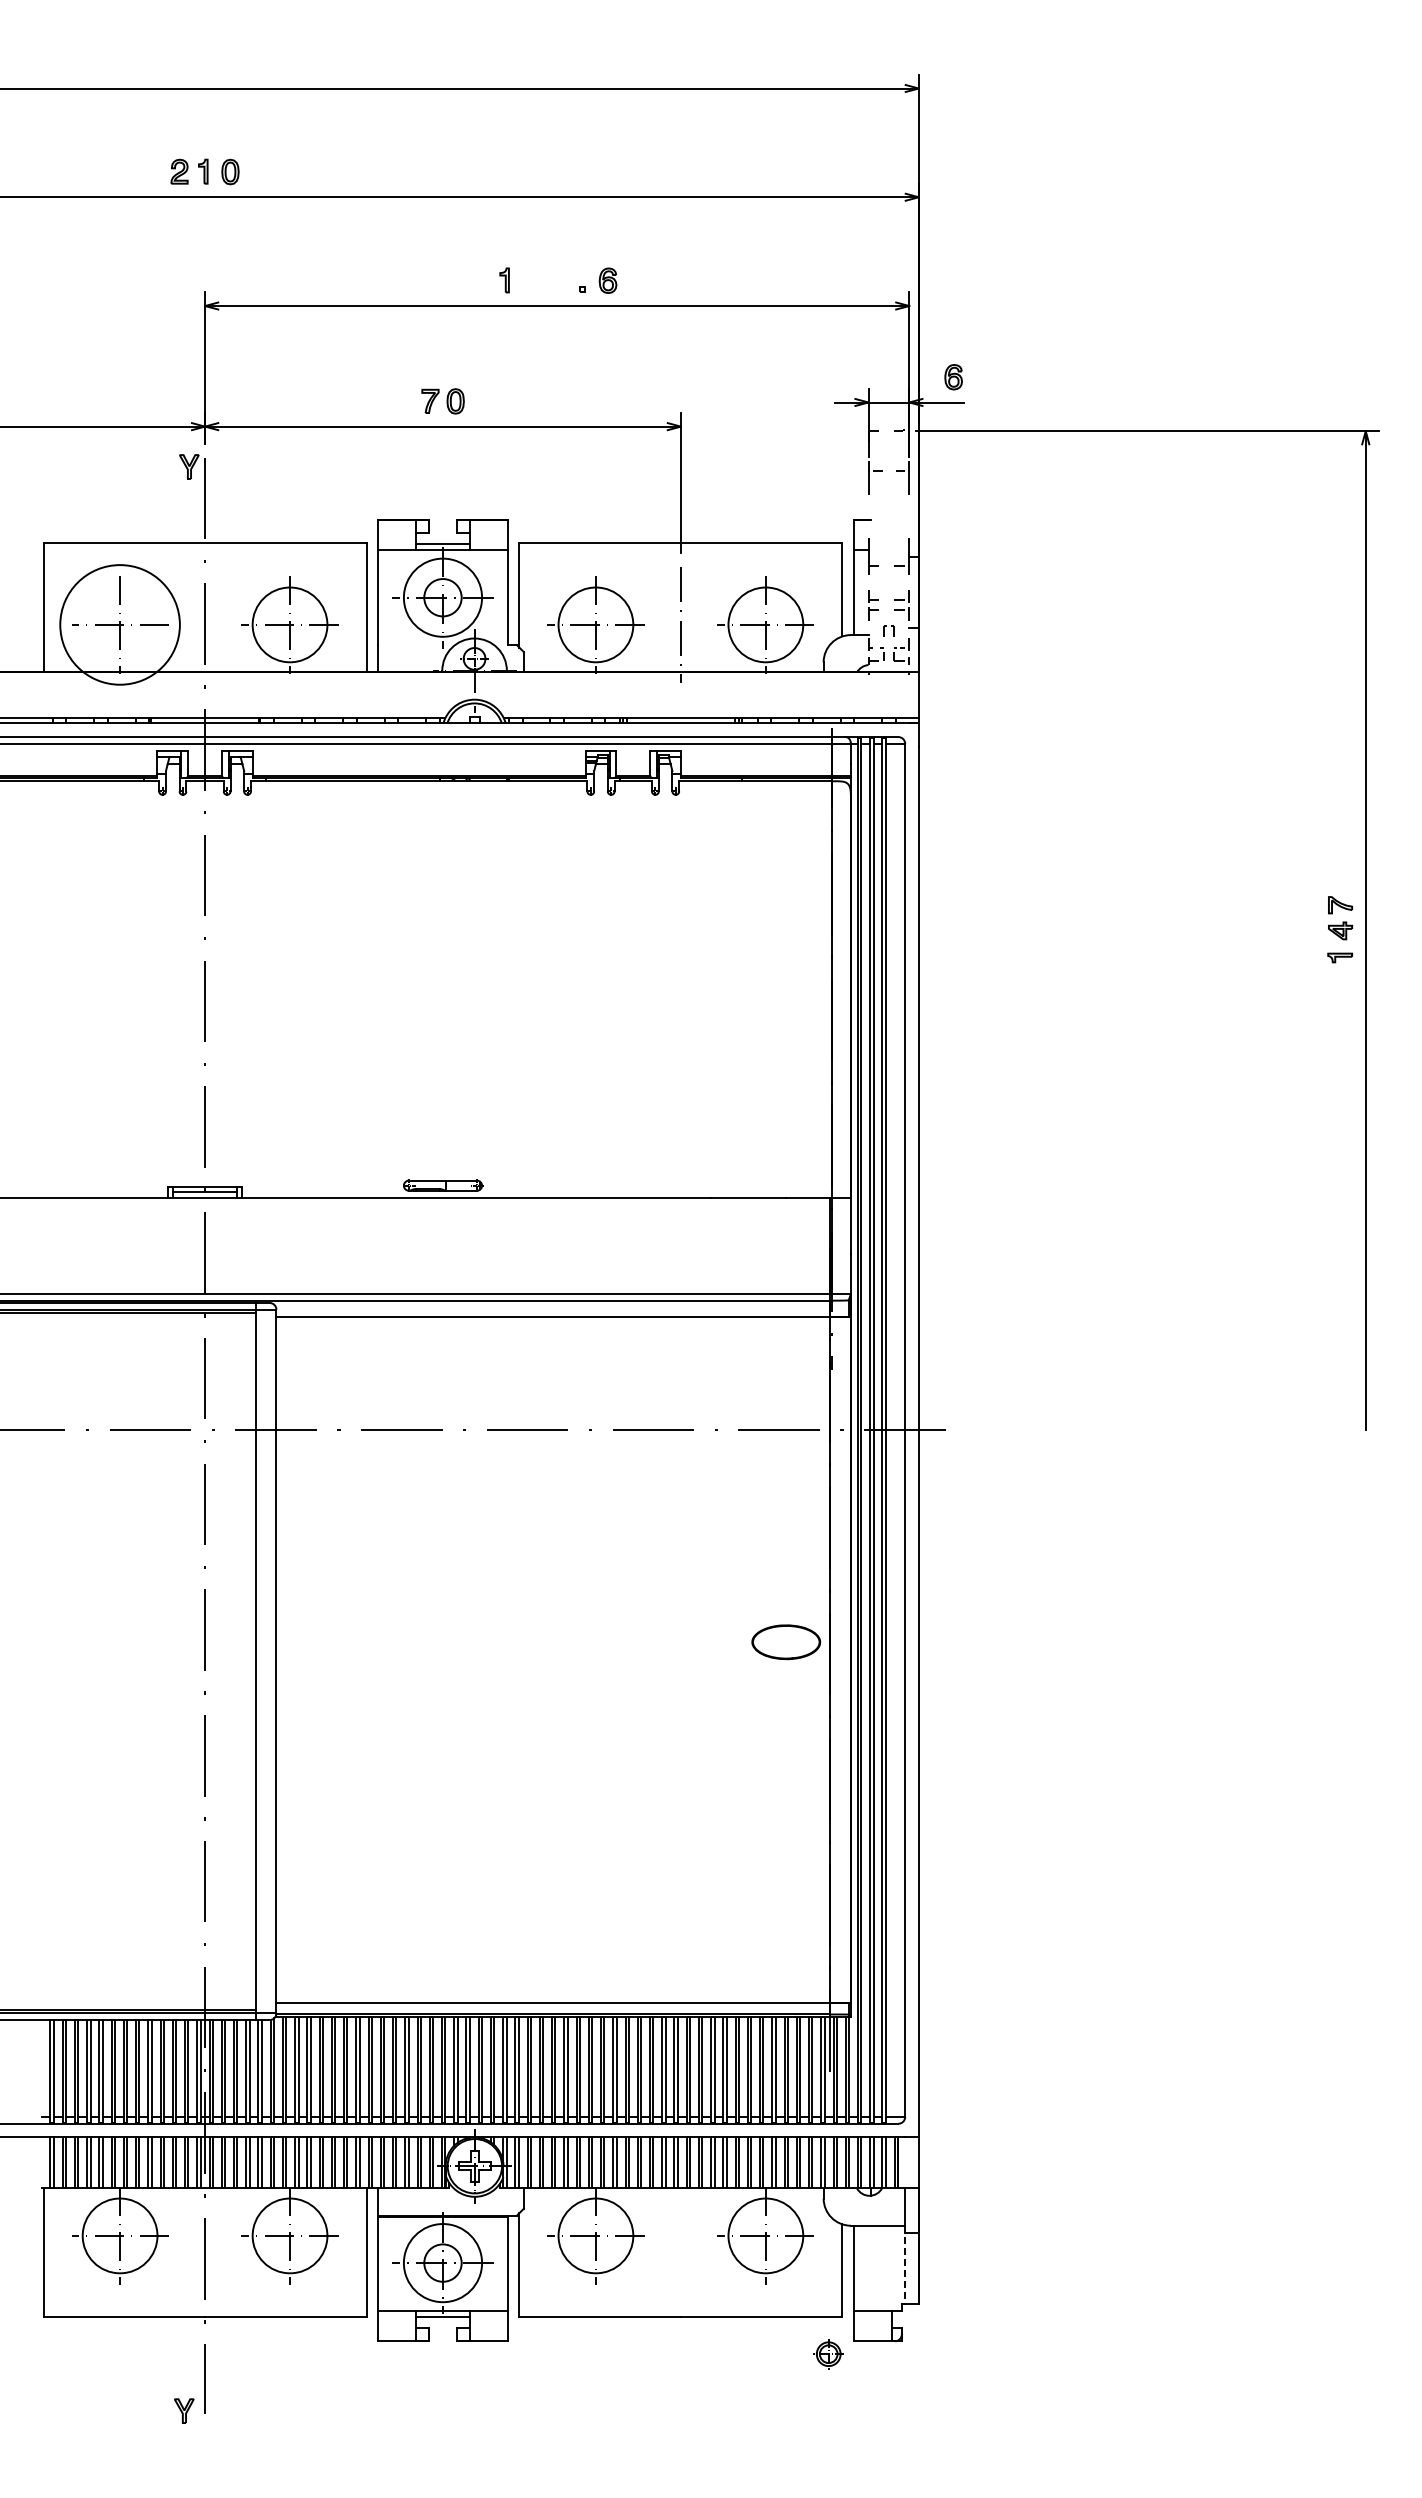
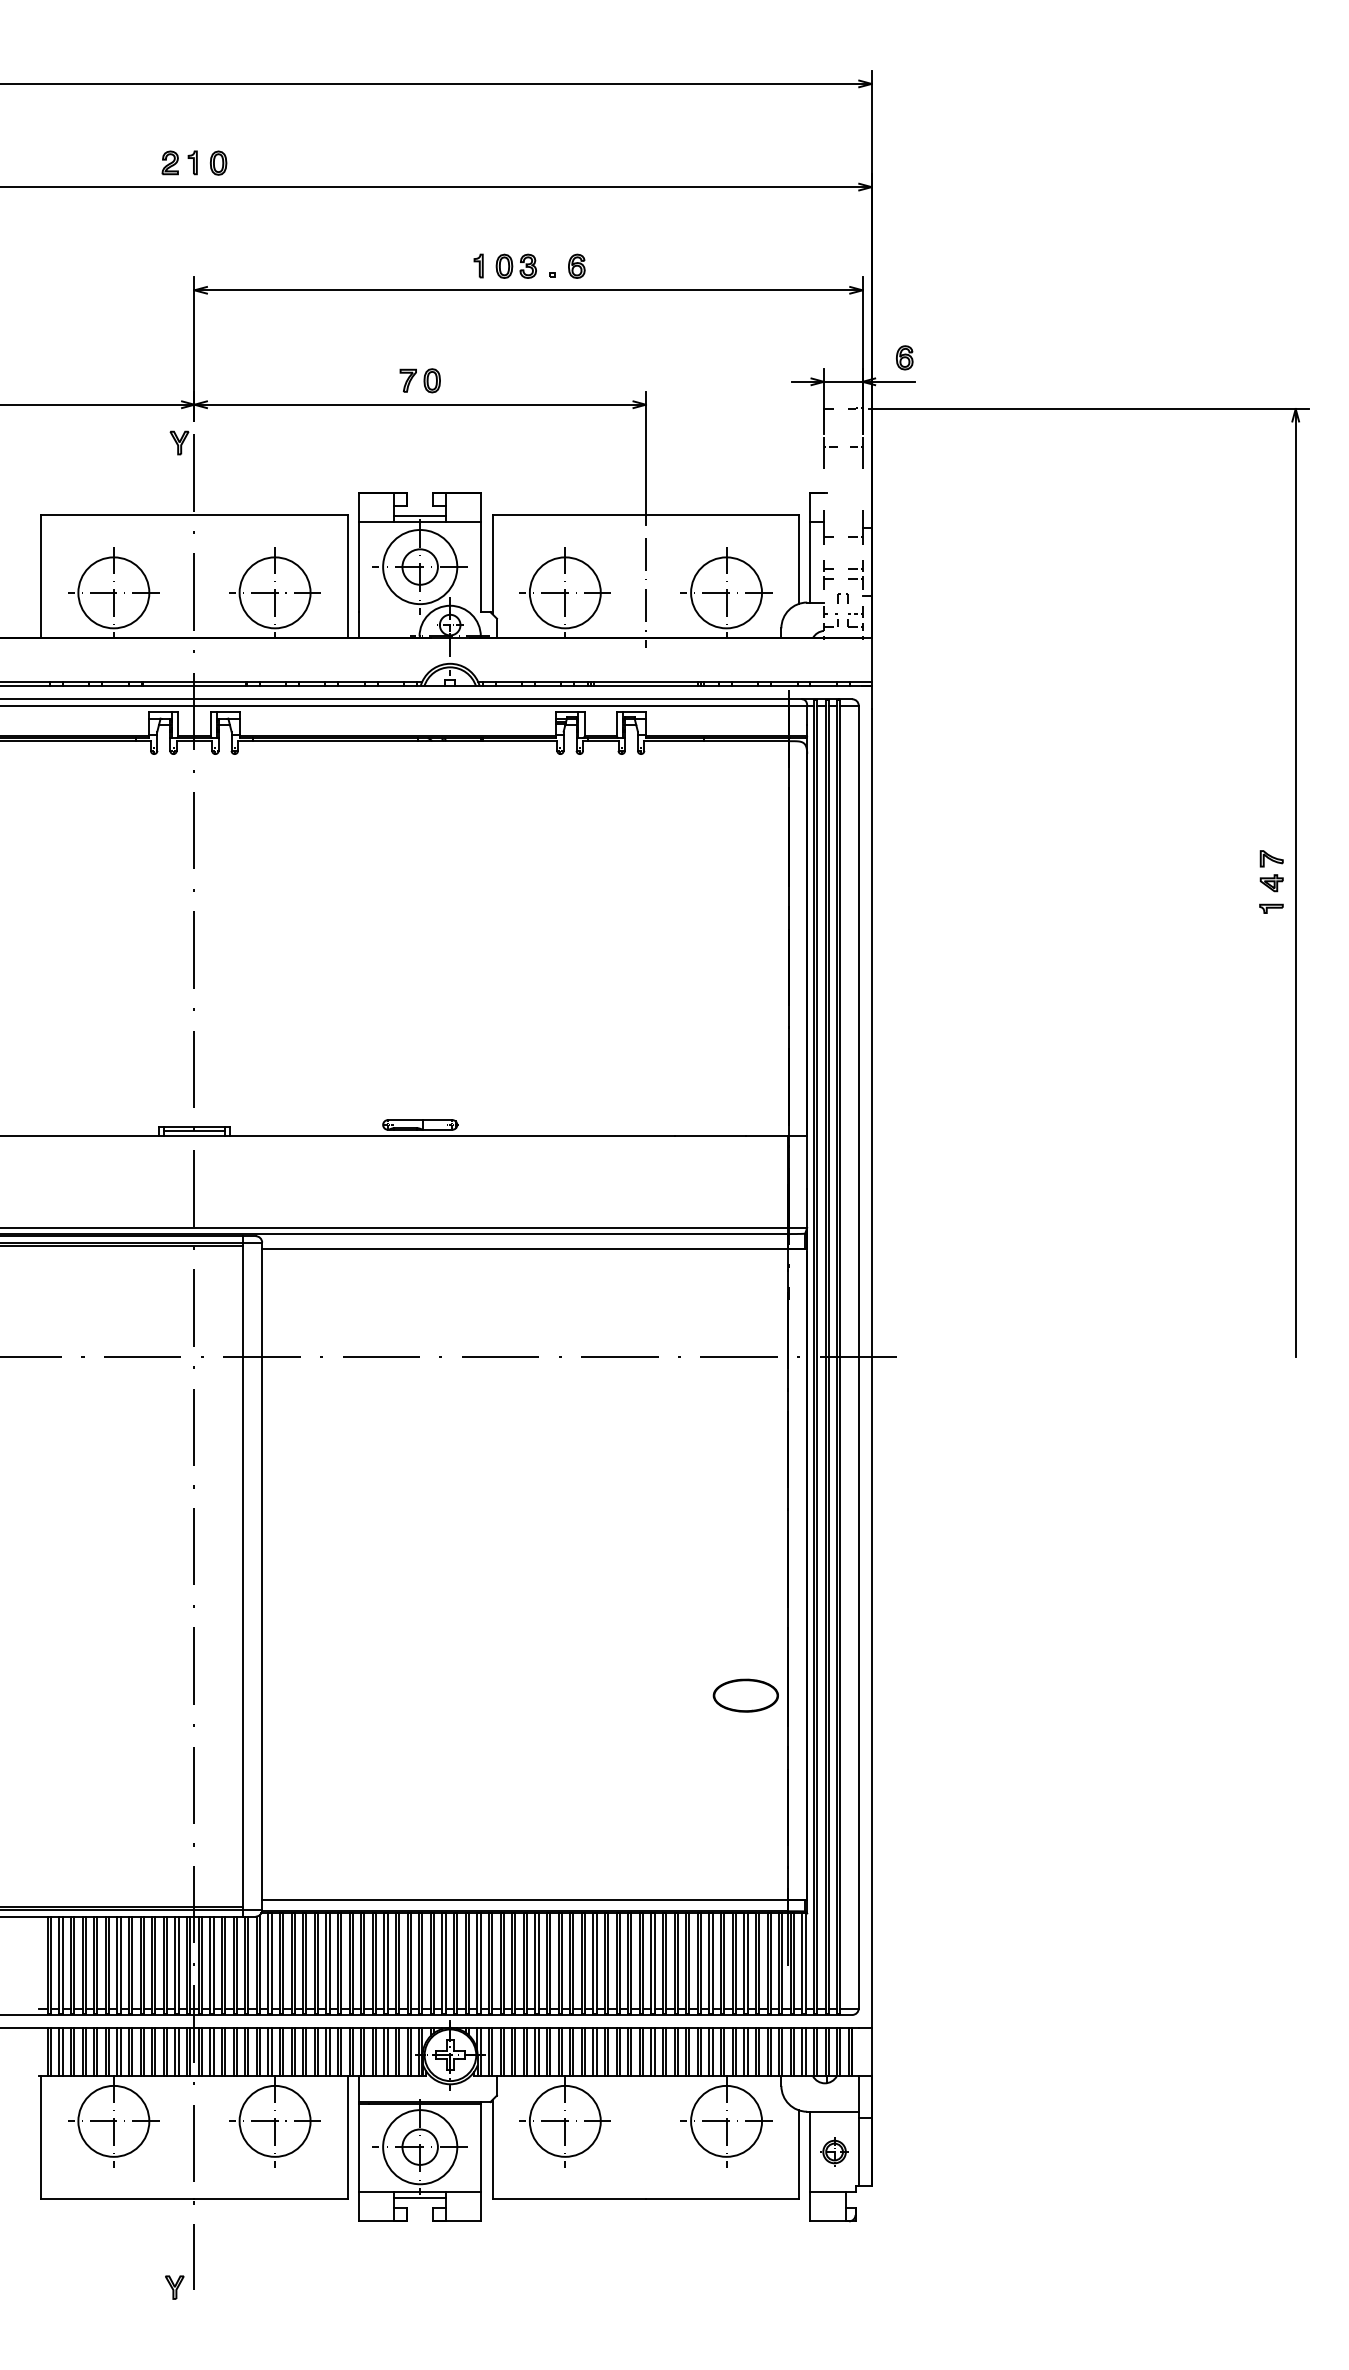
part: (544, 280) -> (516, 266), added
circle: (119, 624) -> (113, 592), size x0.62
part: (786, 1642) -> (746, 1695), moved
line: (905, 2265) -> (859, 2149), dashed -> solid
part: (828, 2354) -> (834, 2152), moved

